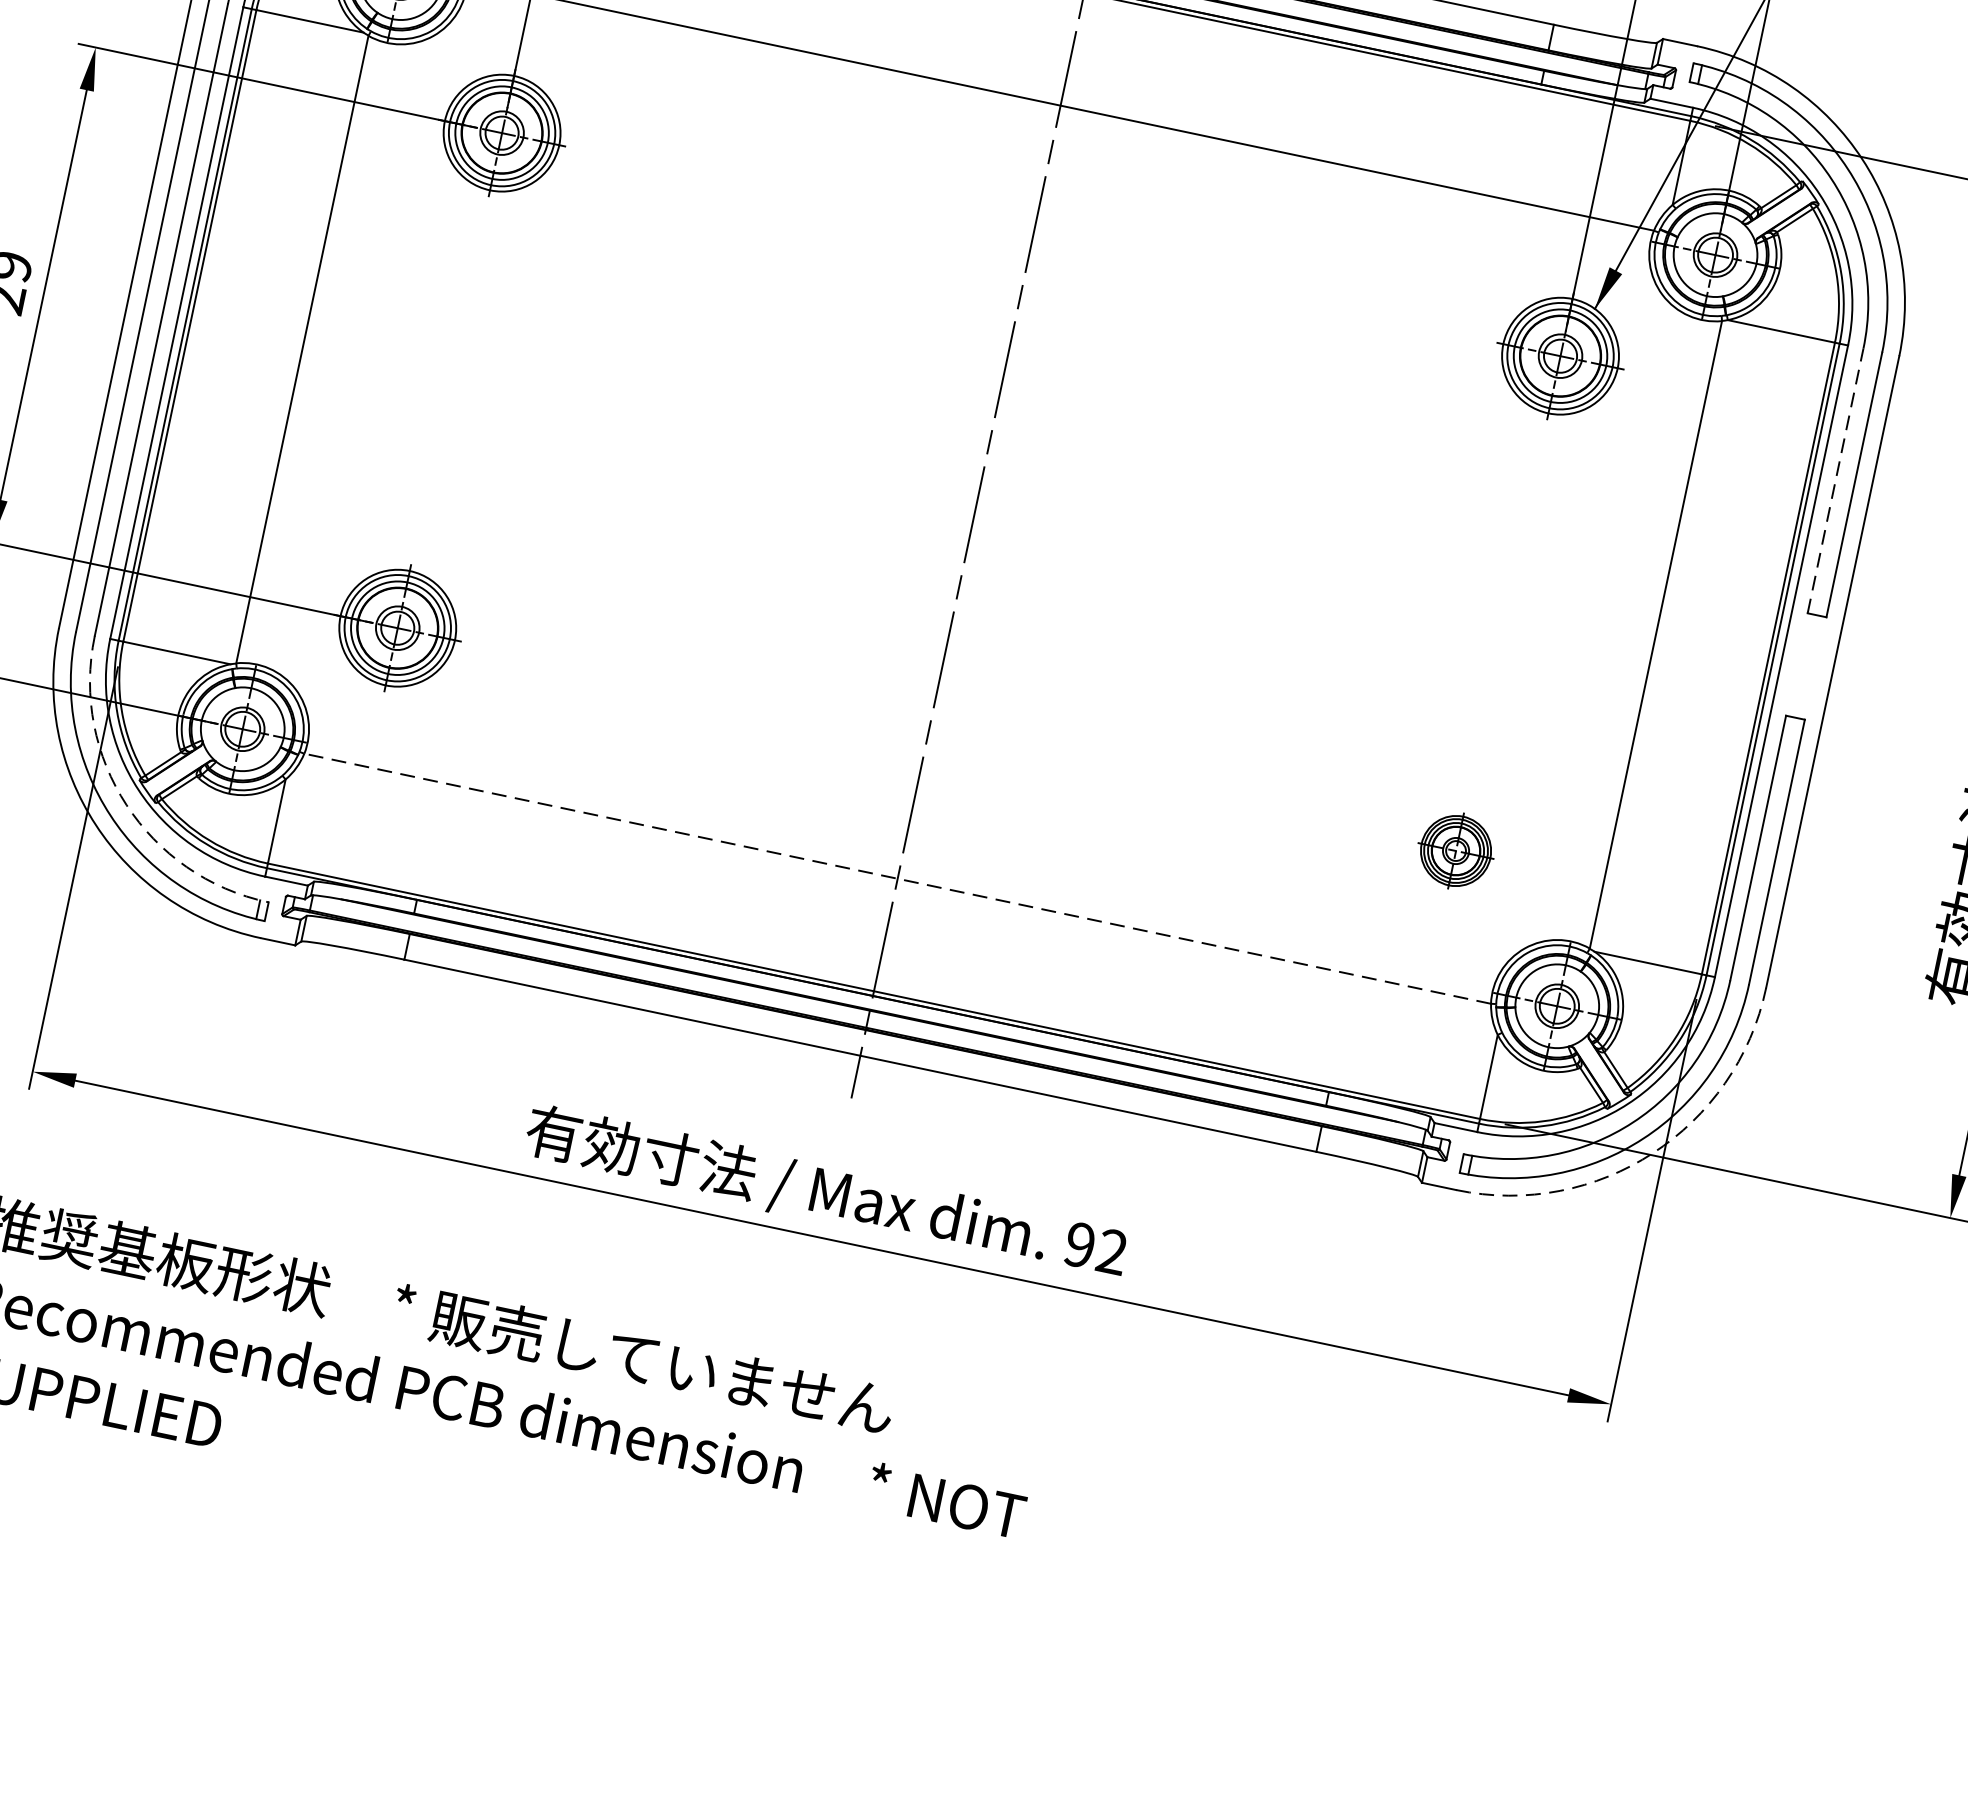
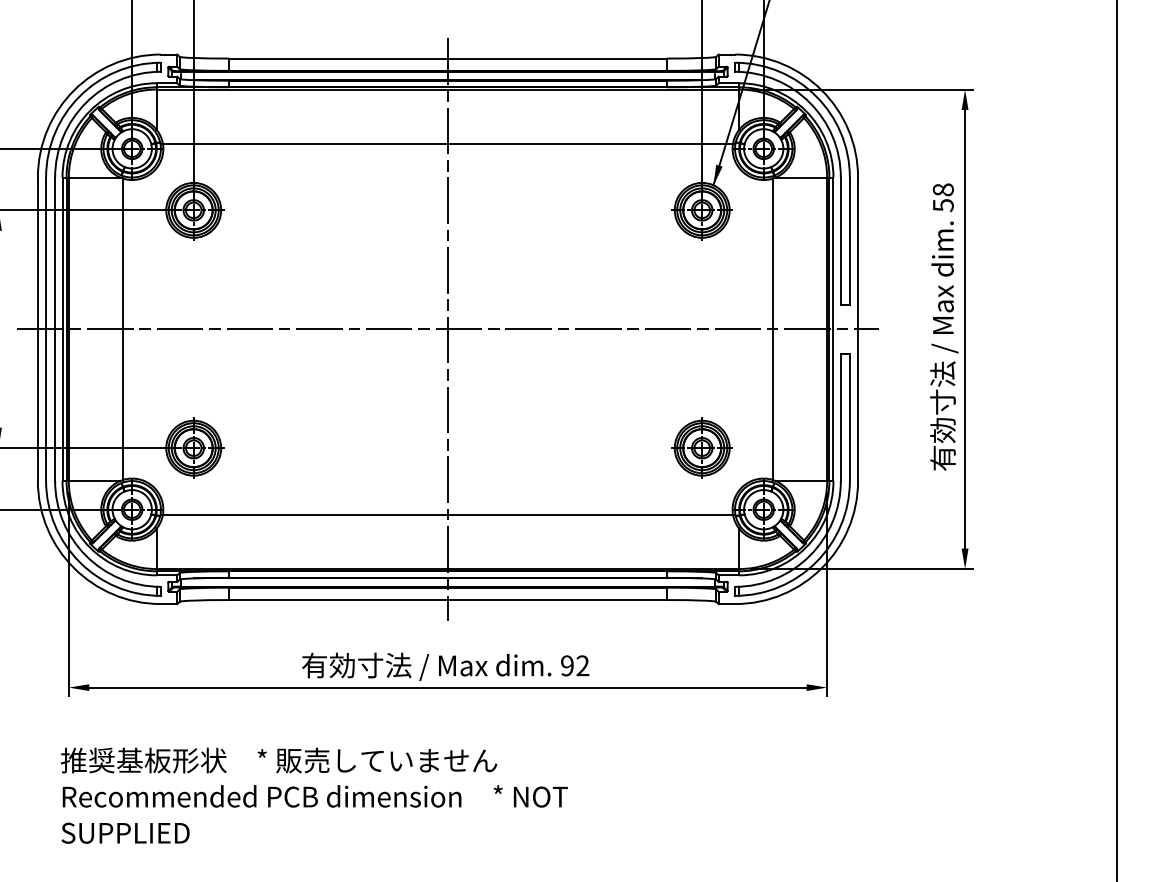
line: (1834, 481) -> (840, 241), dashed -> solid
line: (978, 492) -> (447, 329), added
arc: (127, 804) -> (86, 555), dashed -> solid
part: (1454, 849) -> (701, 447), size x1.67
line: (896, 879) -> (447, 515), dashed -> solid
arc: (1653, 1154) -> (822, 568), dashed -> solid

